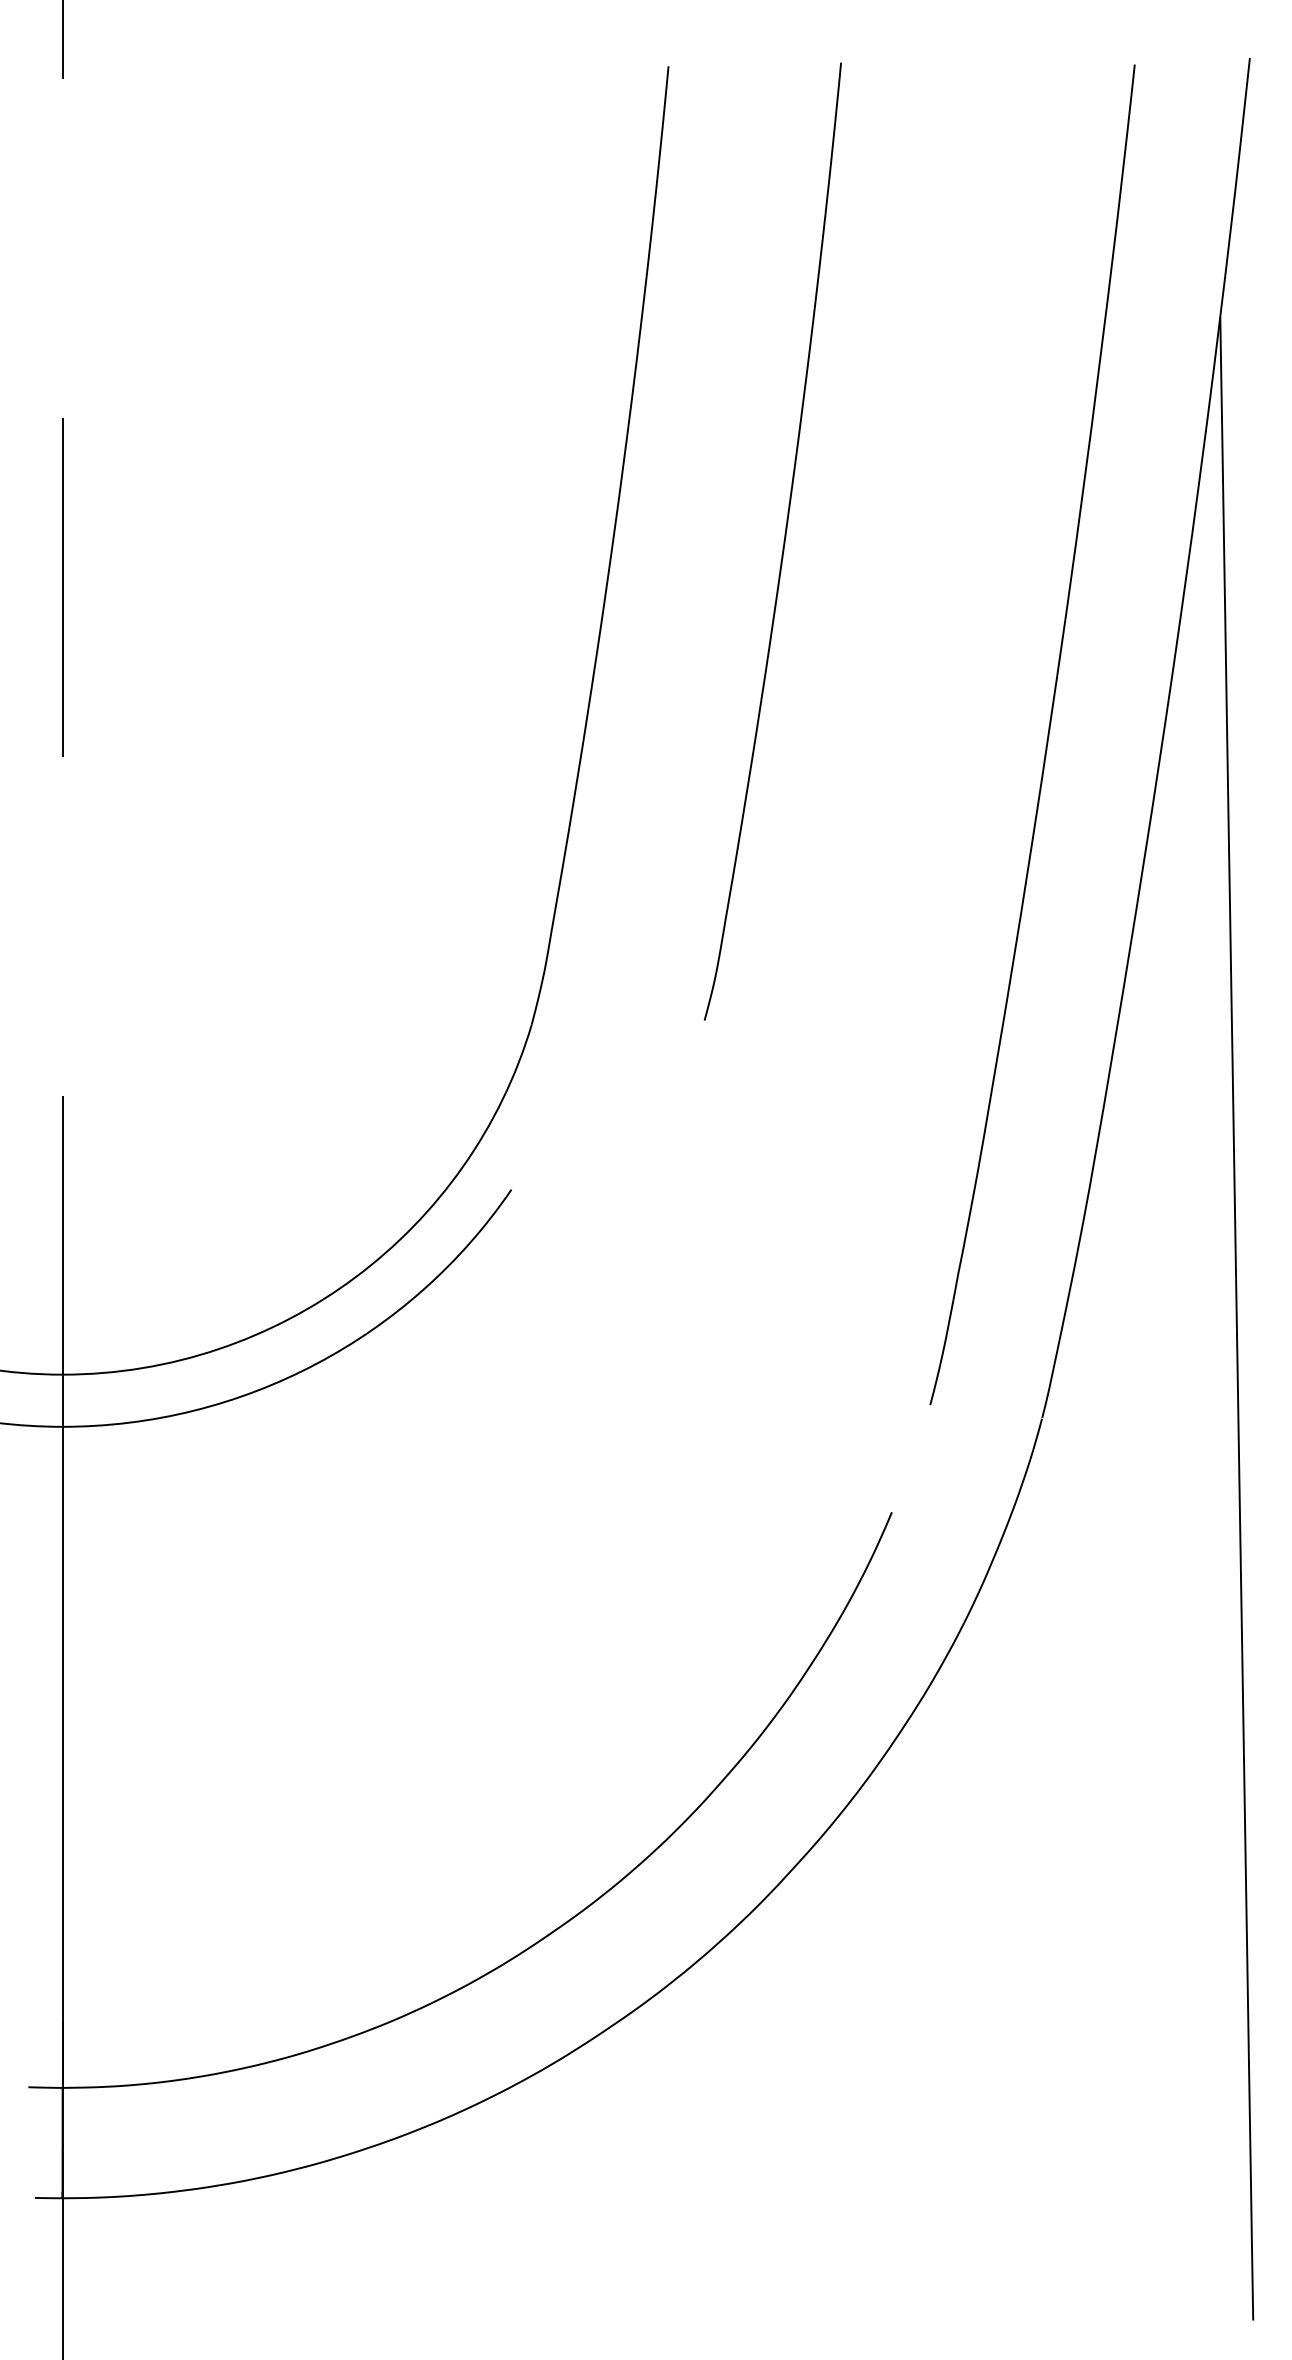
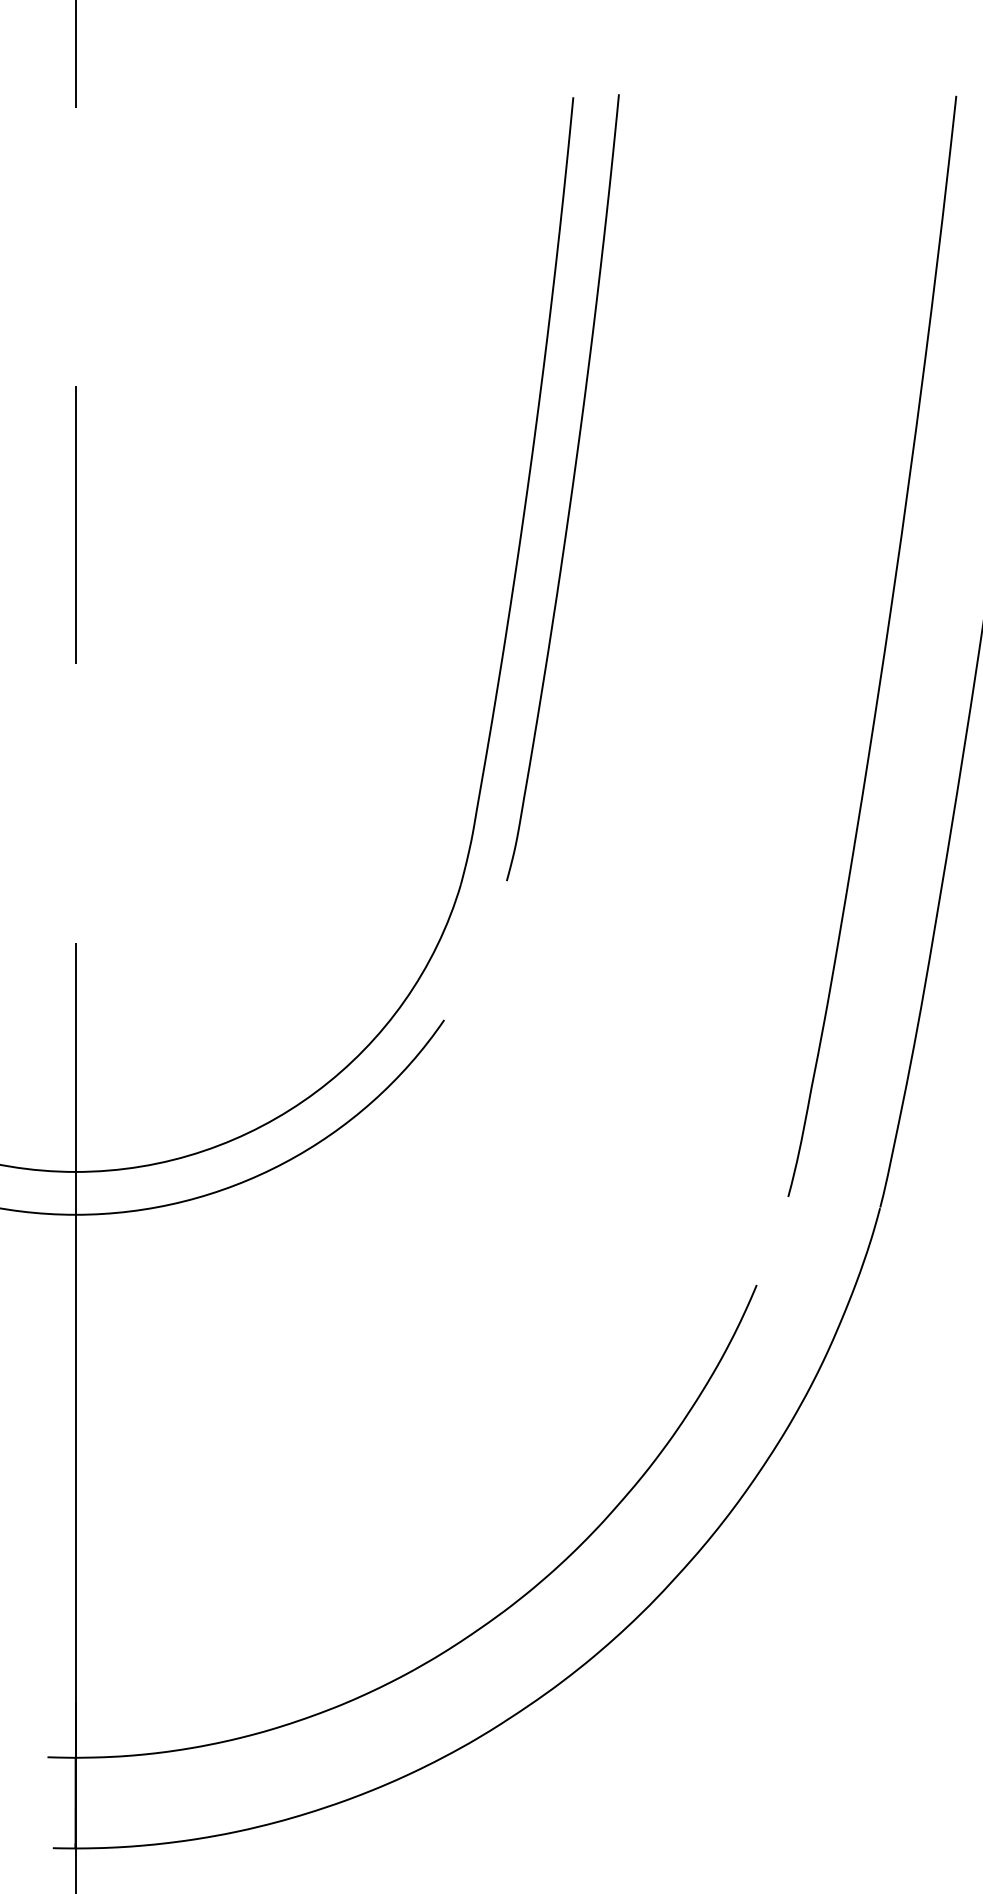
curve: (783, 541) -> (571, 487), moved

